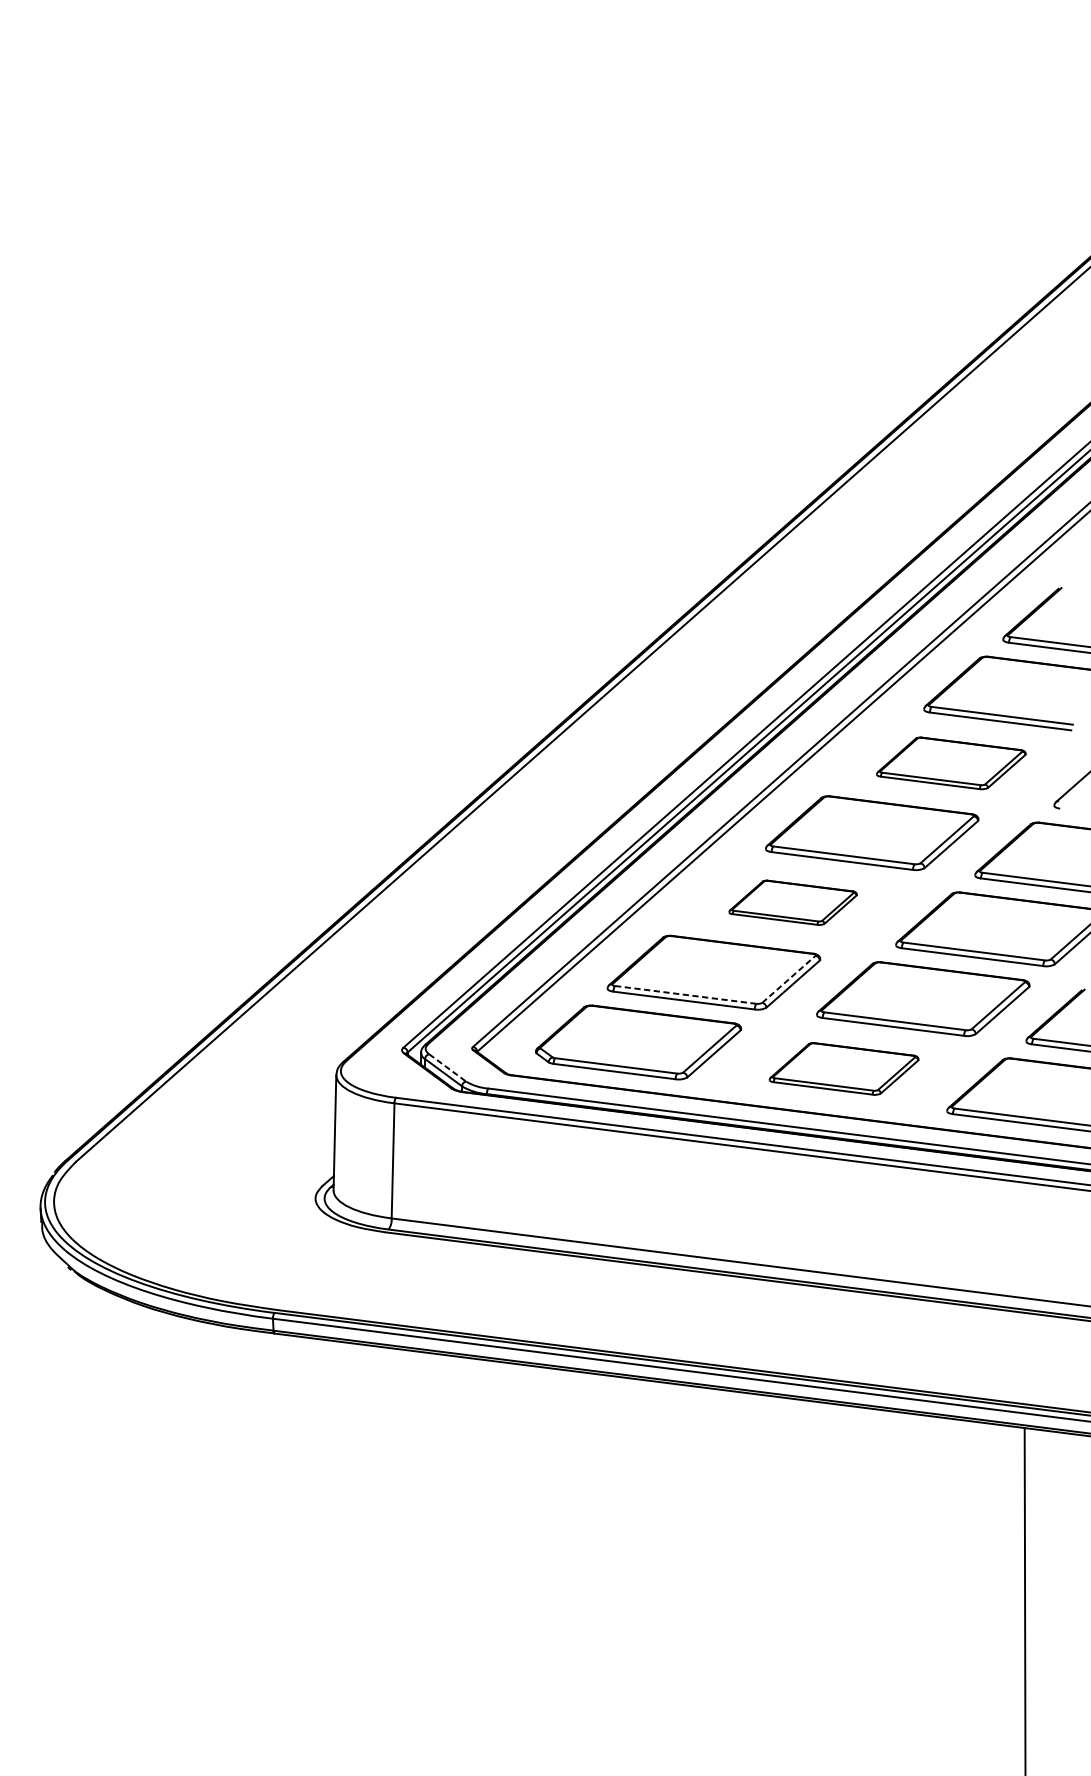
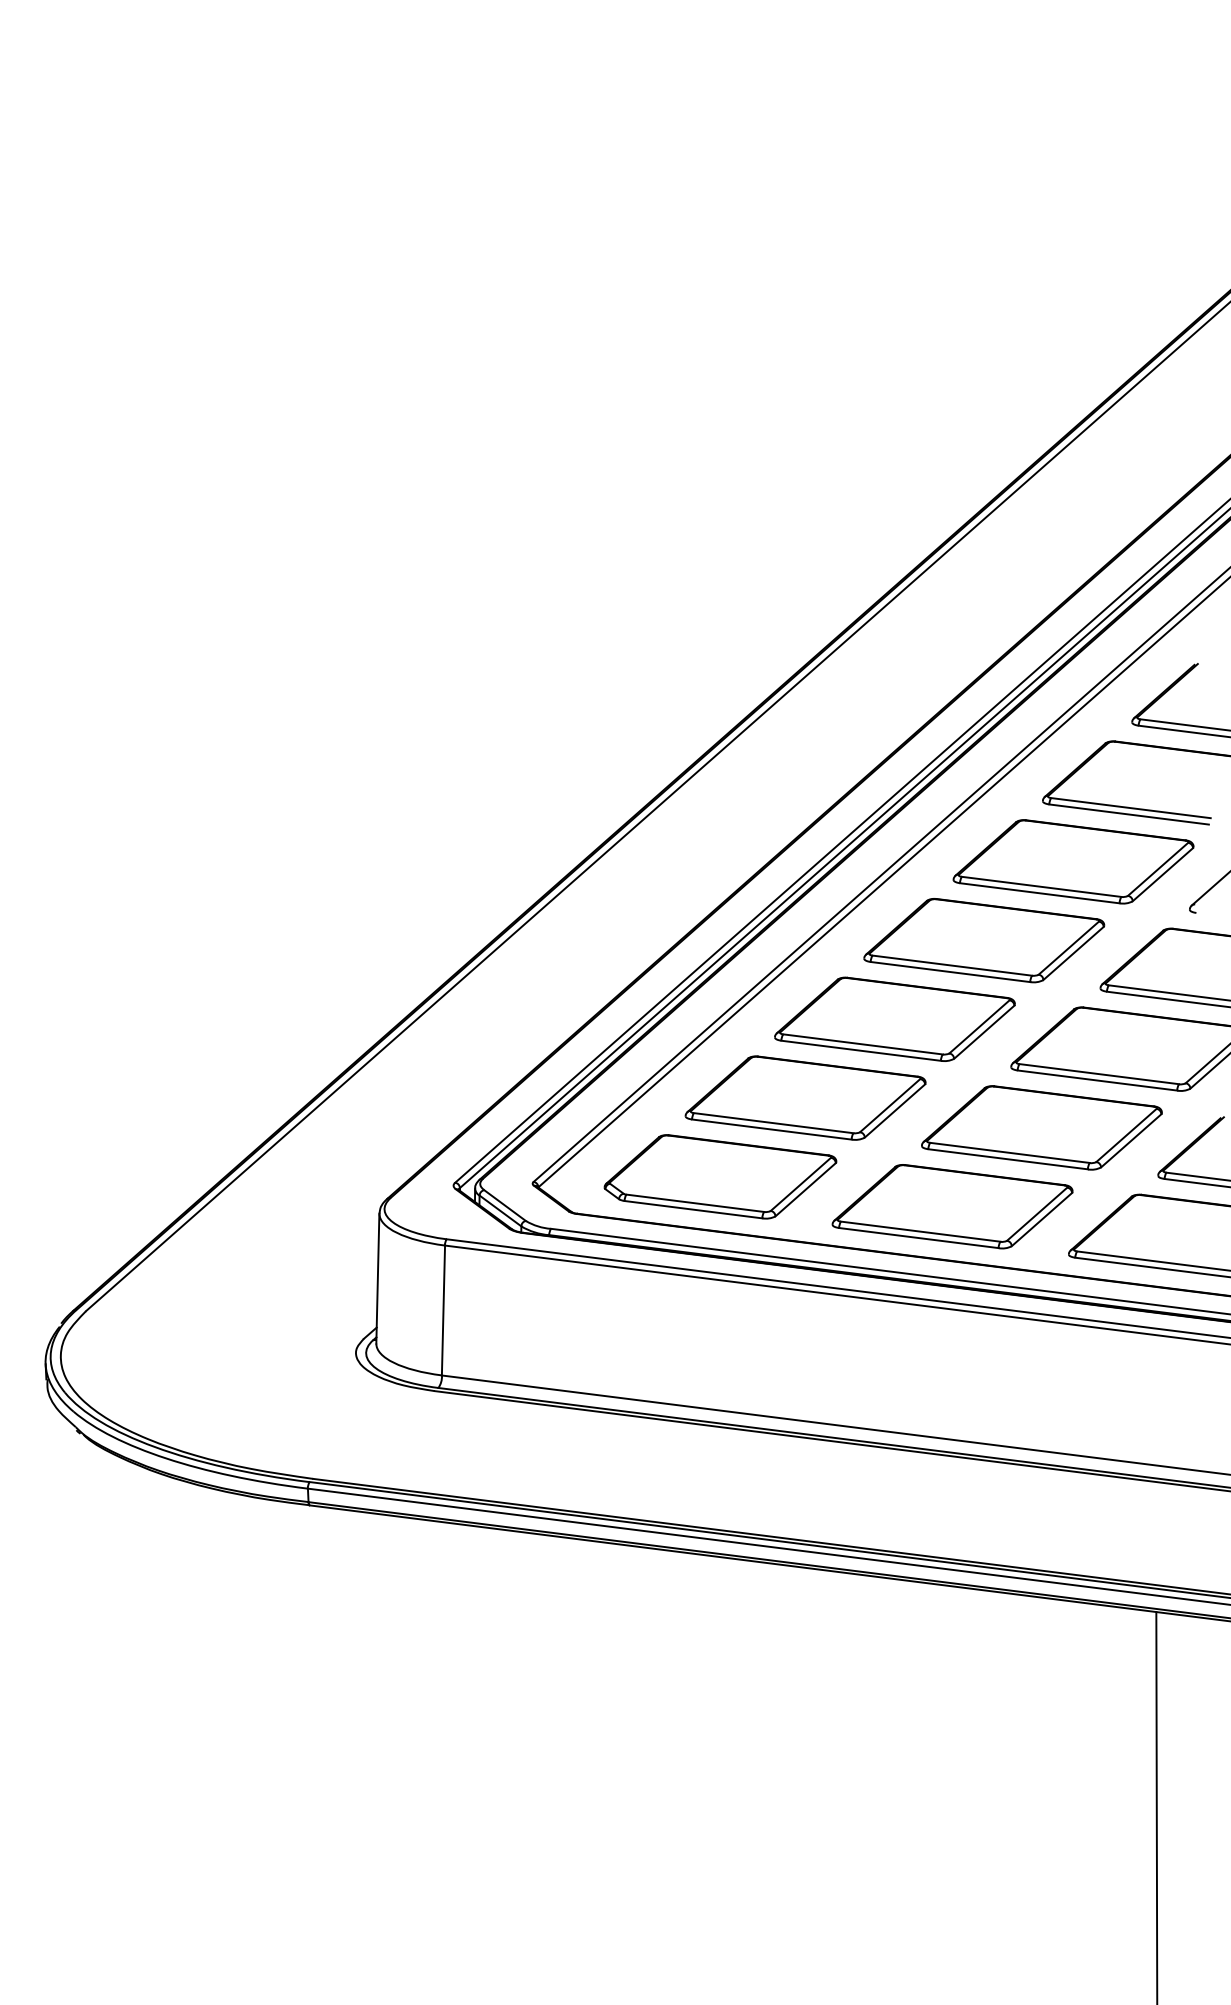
part: (951, 763) -> (1073, 861), size x1.43
part: (792, 902) -> (894, 1018), size x1.67
line: (789, 979) -> (890, 1105), dashed -> solid
line: (686, 995) -> (774, 1123), dashed -> solid
line: (448, 1067) -> (505, 1205), dashed -> solid
part: (844, 1068) -> (952, 1206), size x1.43

